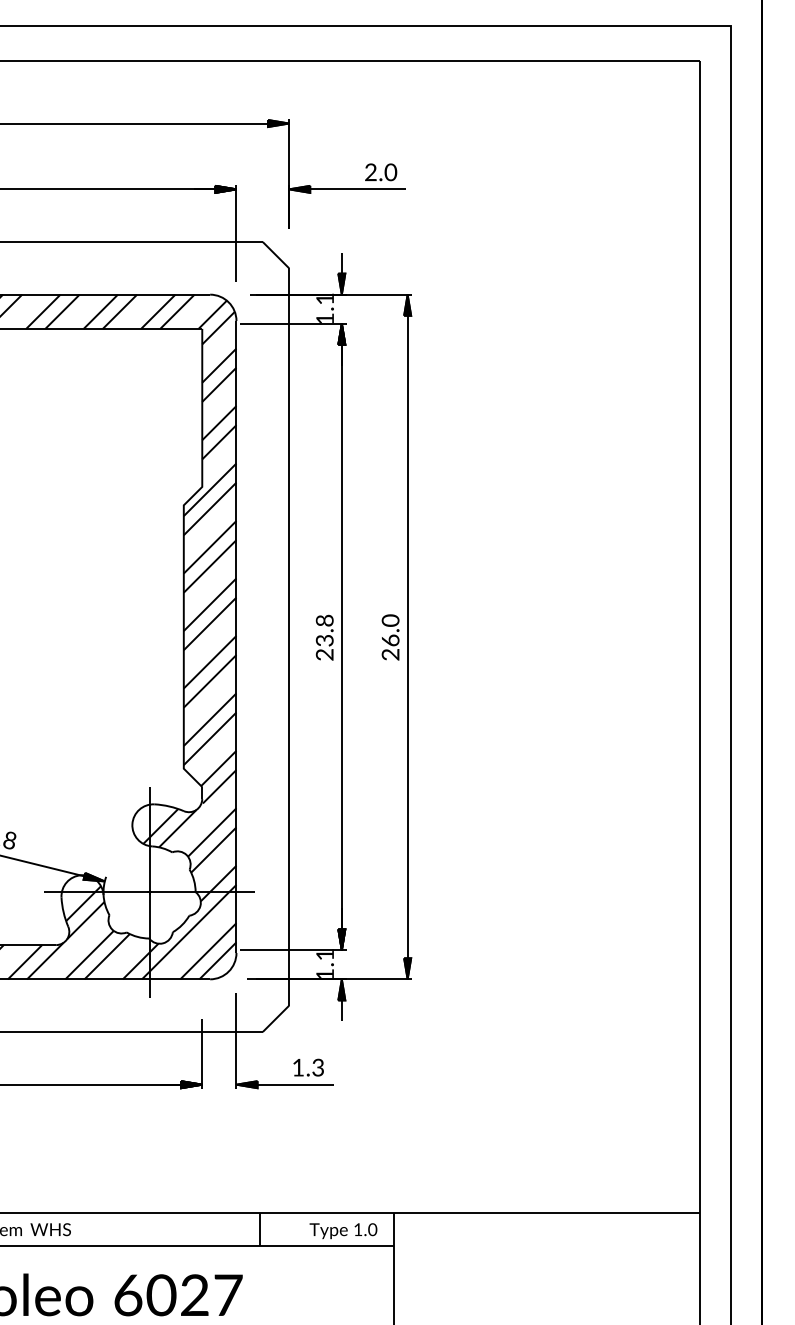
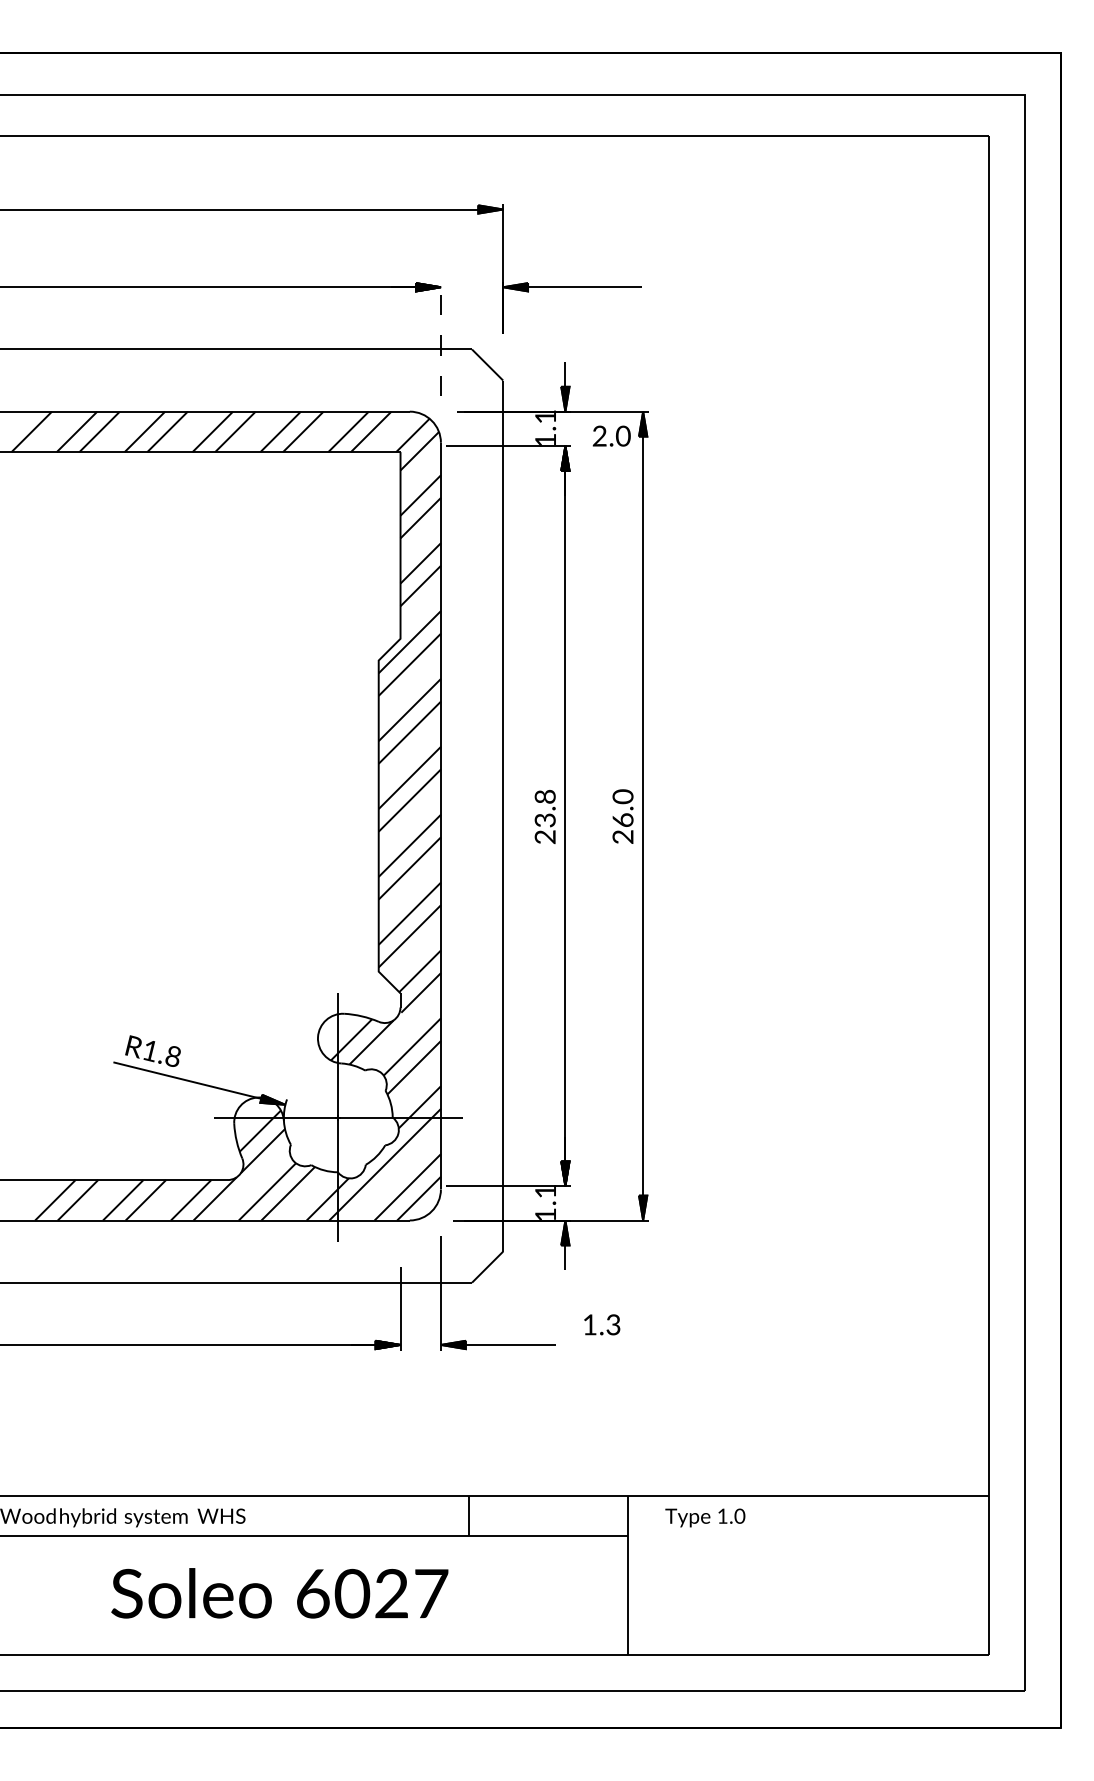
text: (380, 171) -> (611, 435), moved
line: (236, 232) -> (440, 338), solid -> dashed
text: (308, 1067) -> (602, 1324), moved
text: (343, 1230) -> (705, 1517), moved

